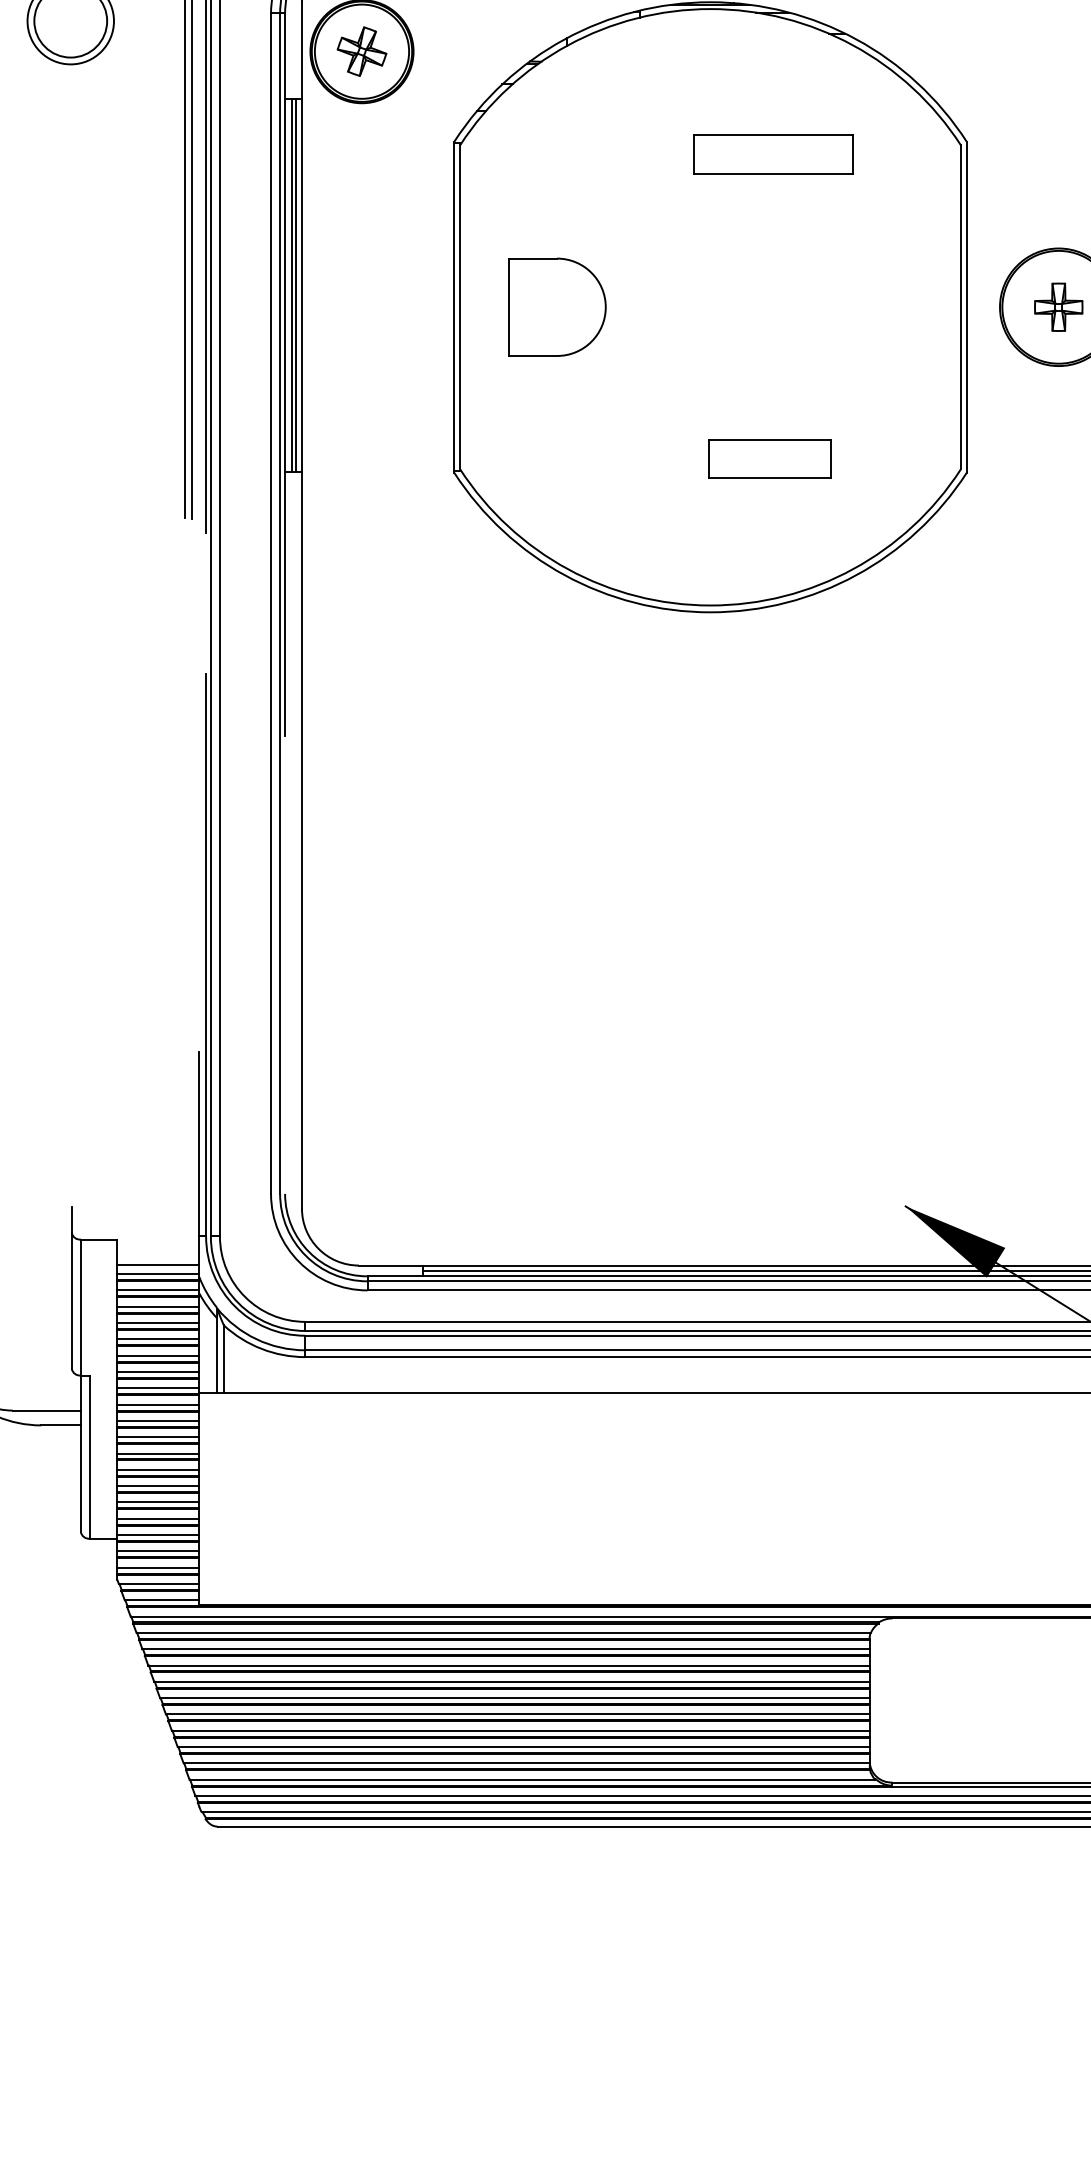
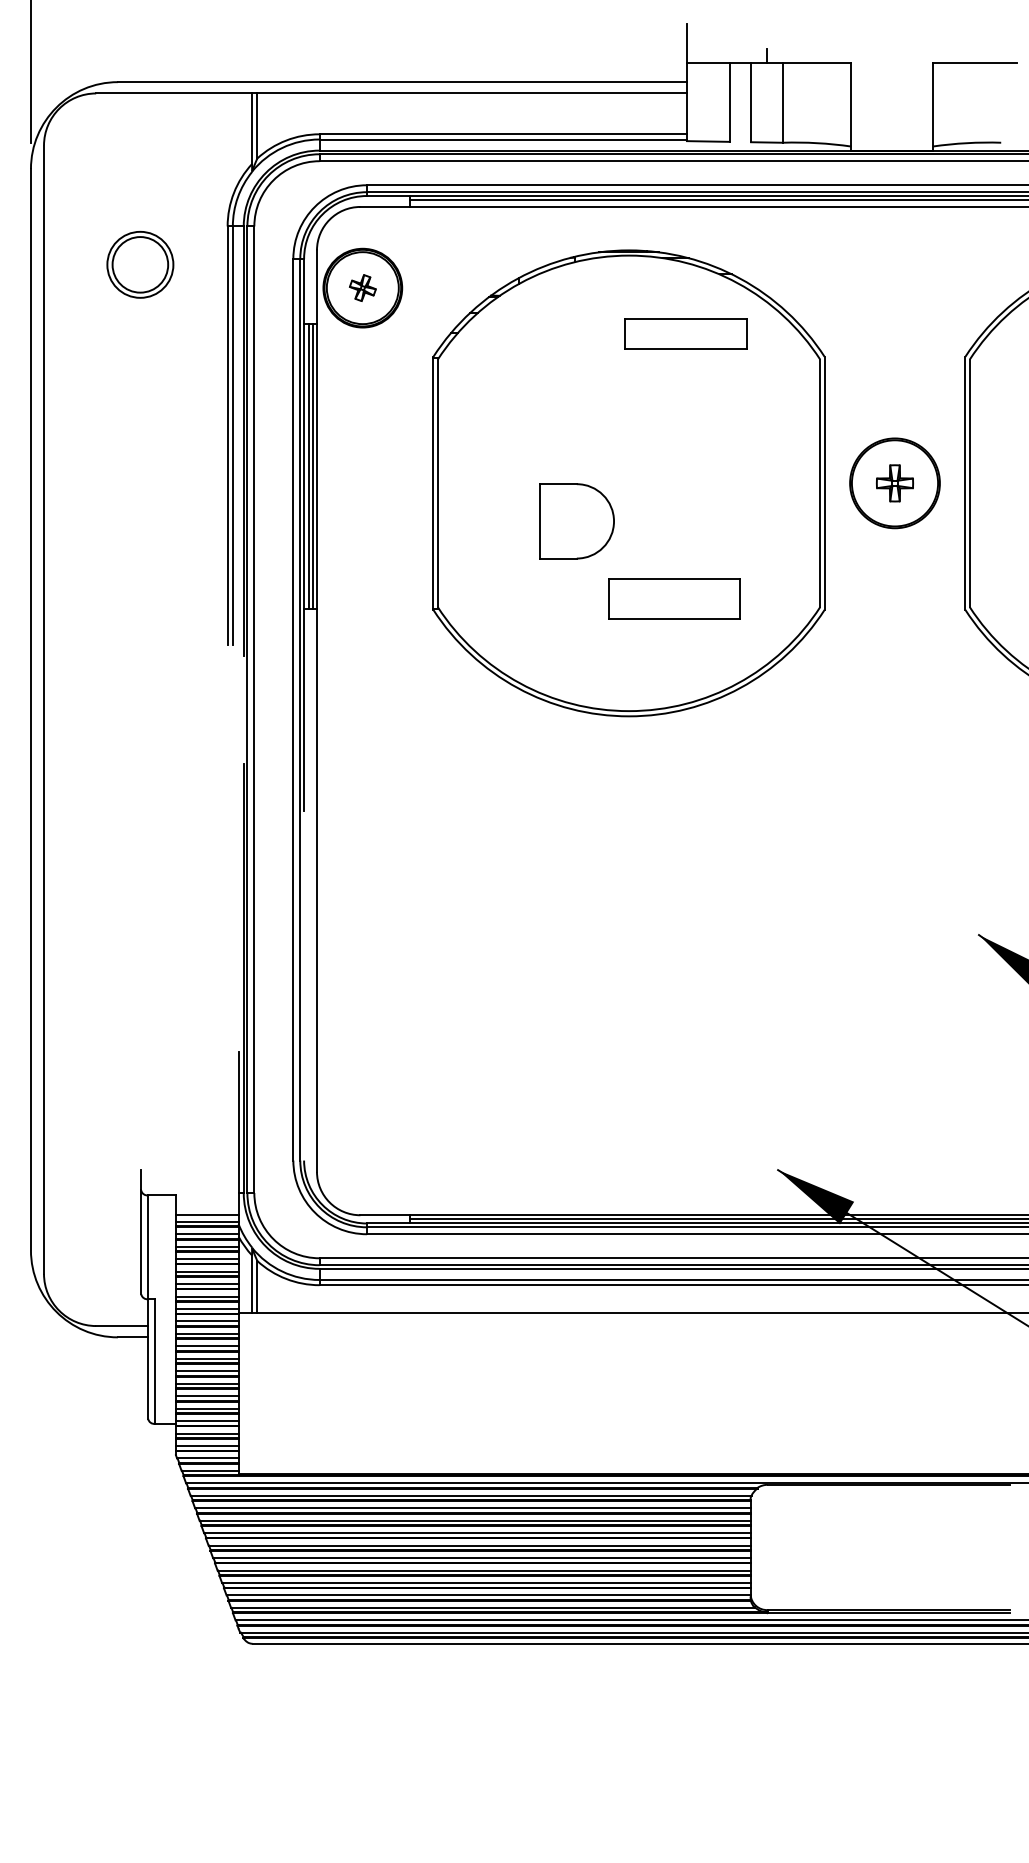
part: (361, 50) -> (362, 287), size x0.7
part: (772, 154) -> (685, 333), moved
part: (556, 307) -> (576, 521), moved
part: (770, 458) -> (674, 598), size x1.4

